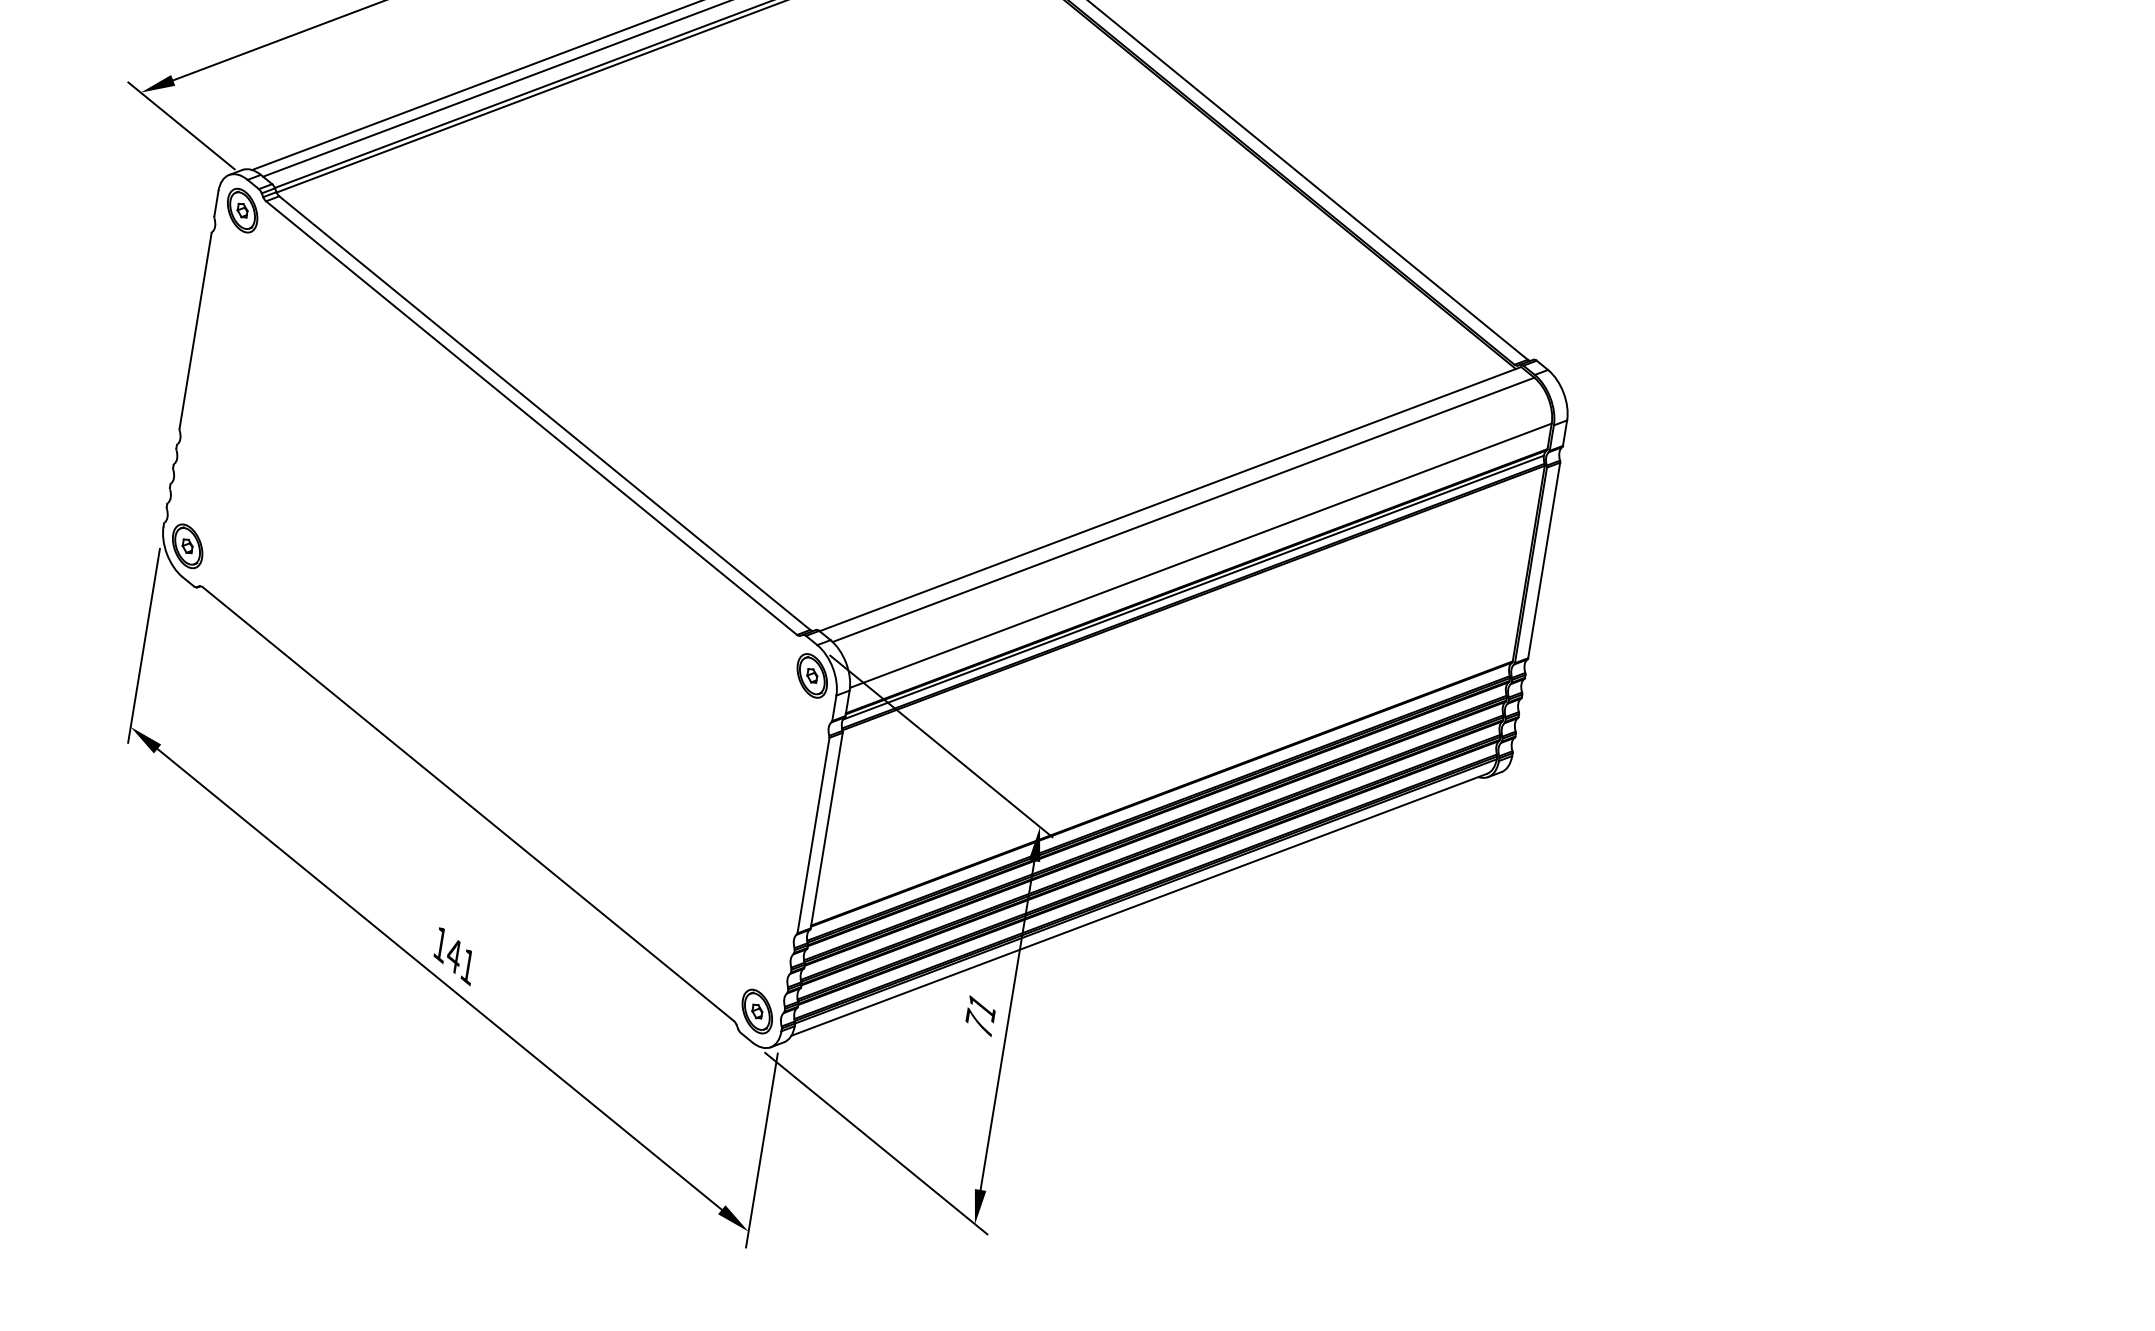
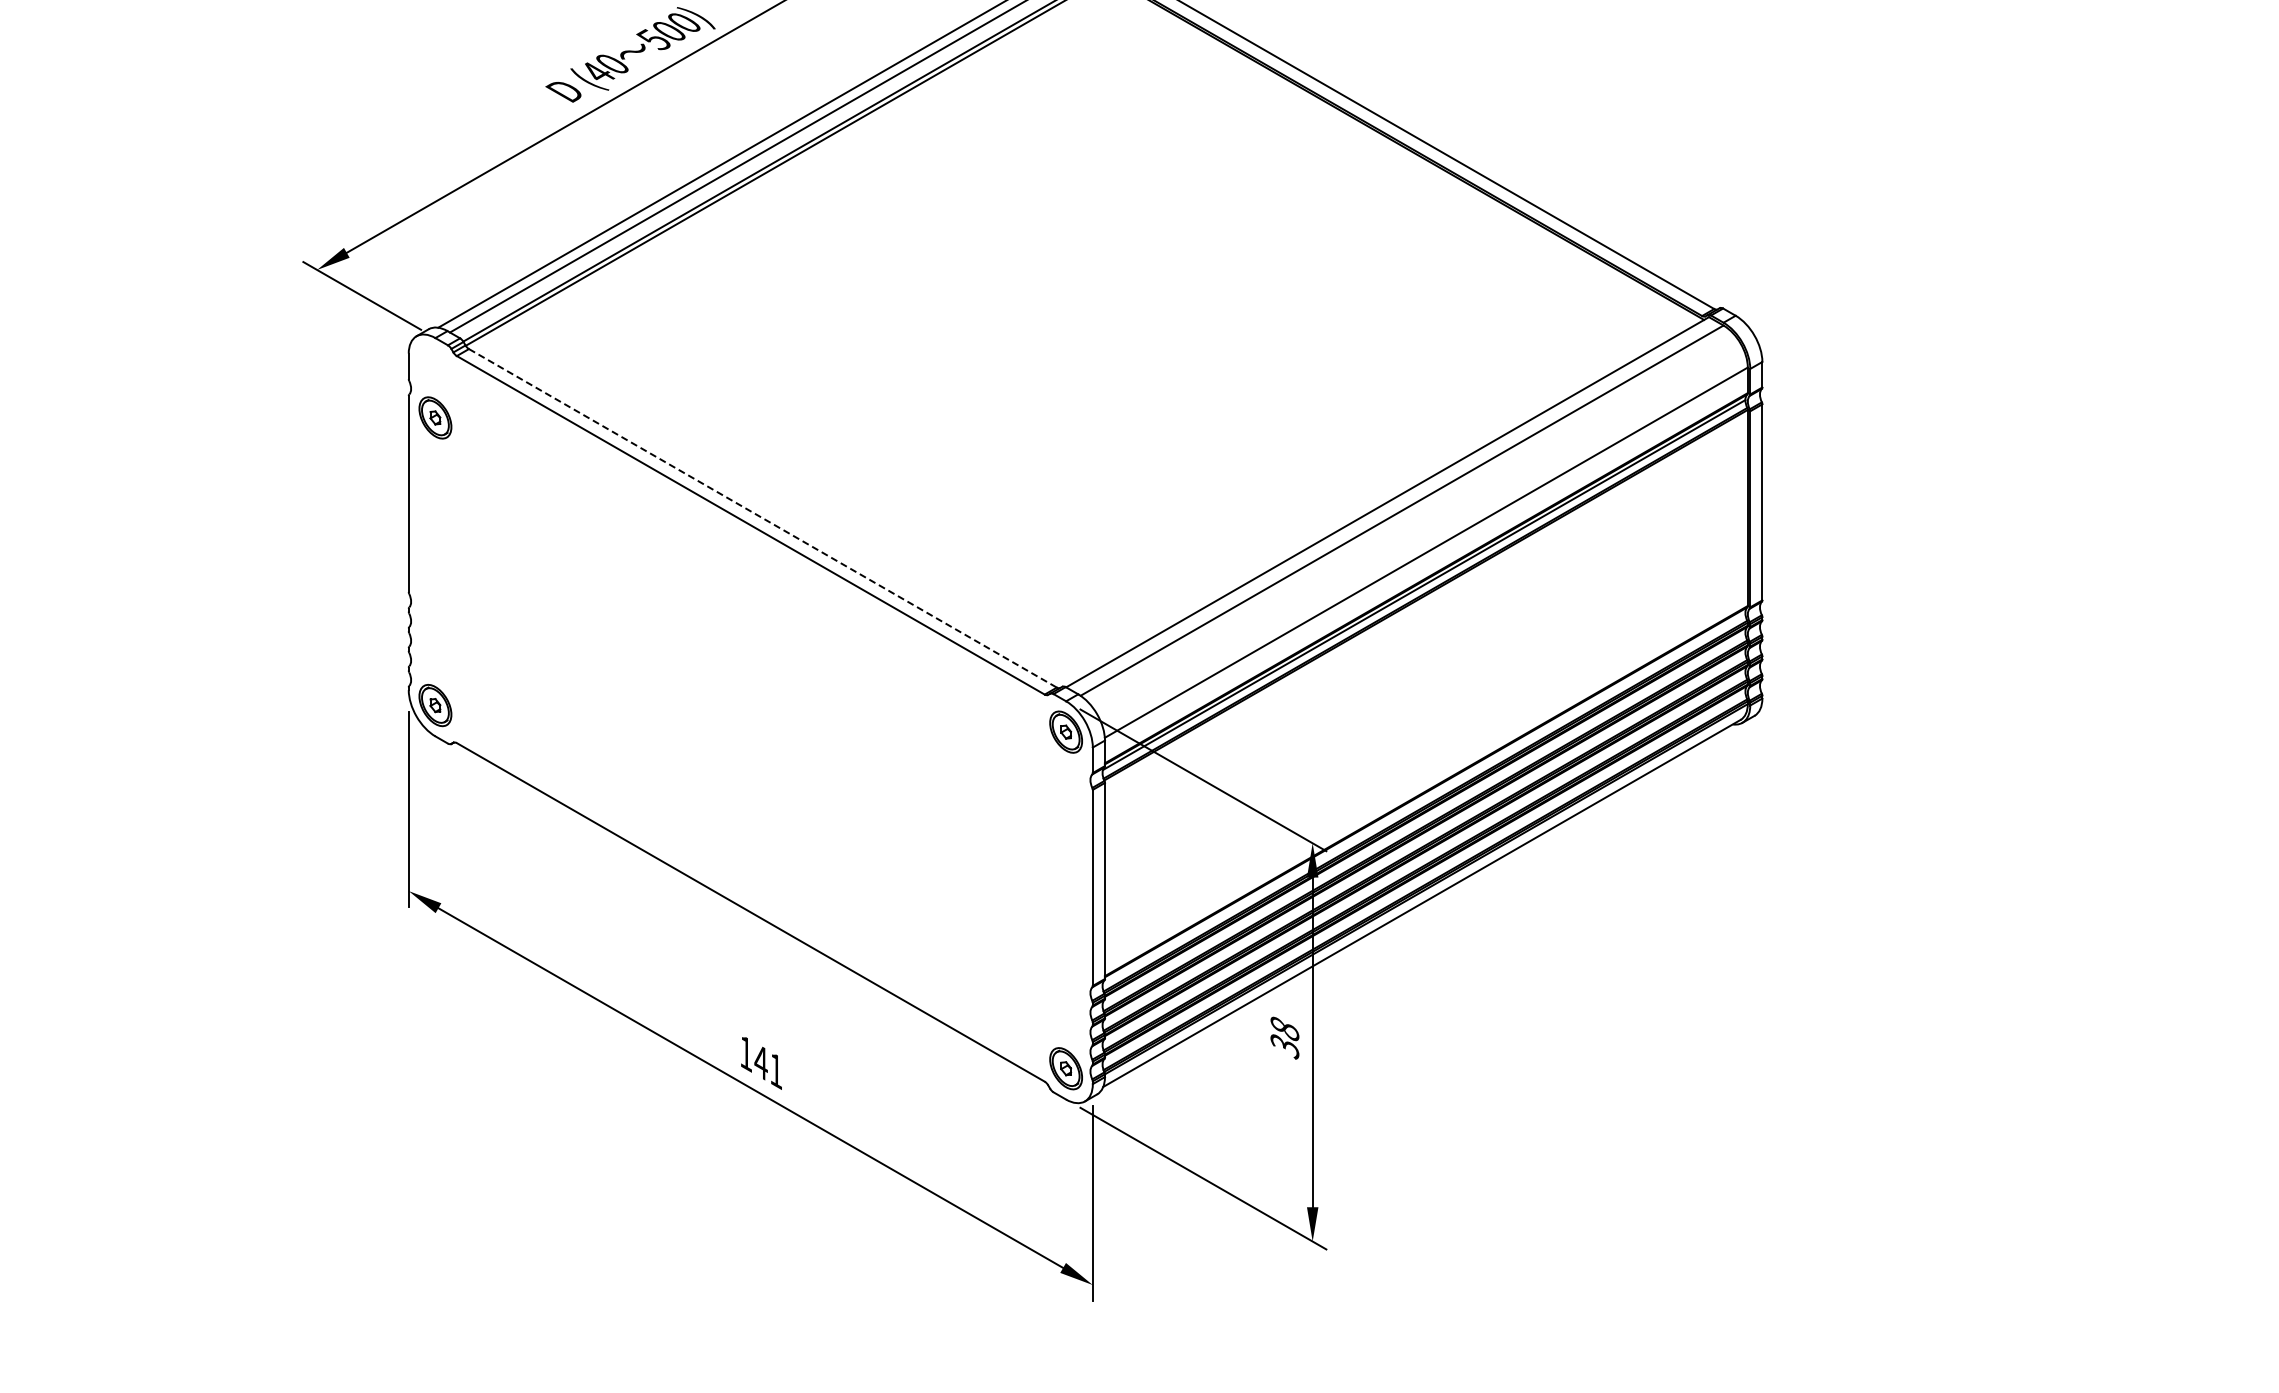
part: (242, 210) -> (435, 417), moved
line: (545, 413) -> (763, 518), solid -> dashed
text: (980, 1016) -> (1284, 1037), 71 -> 38

